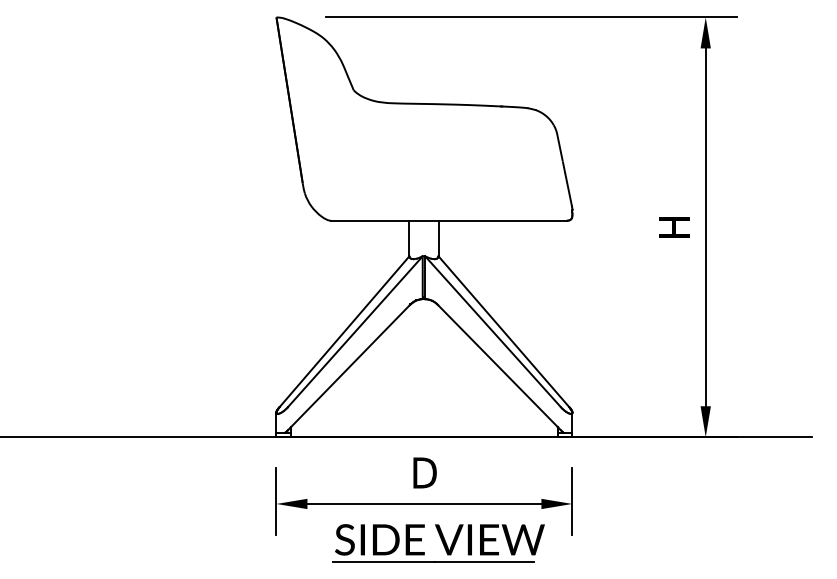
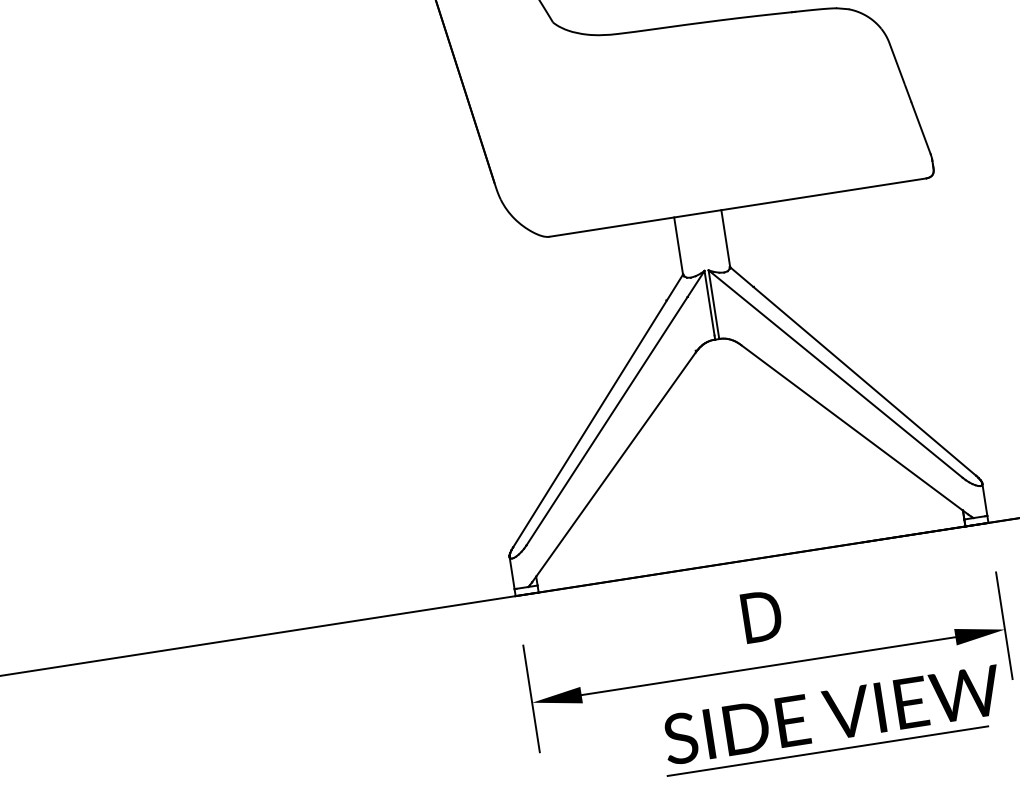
part: (438, 543) -> (831, 721), moved

